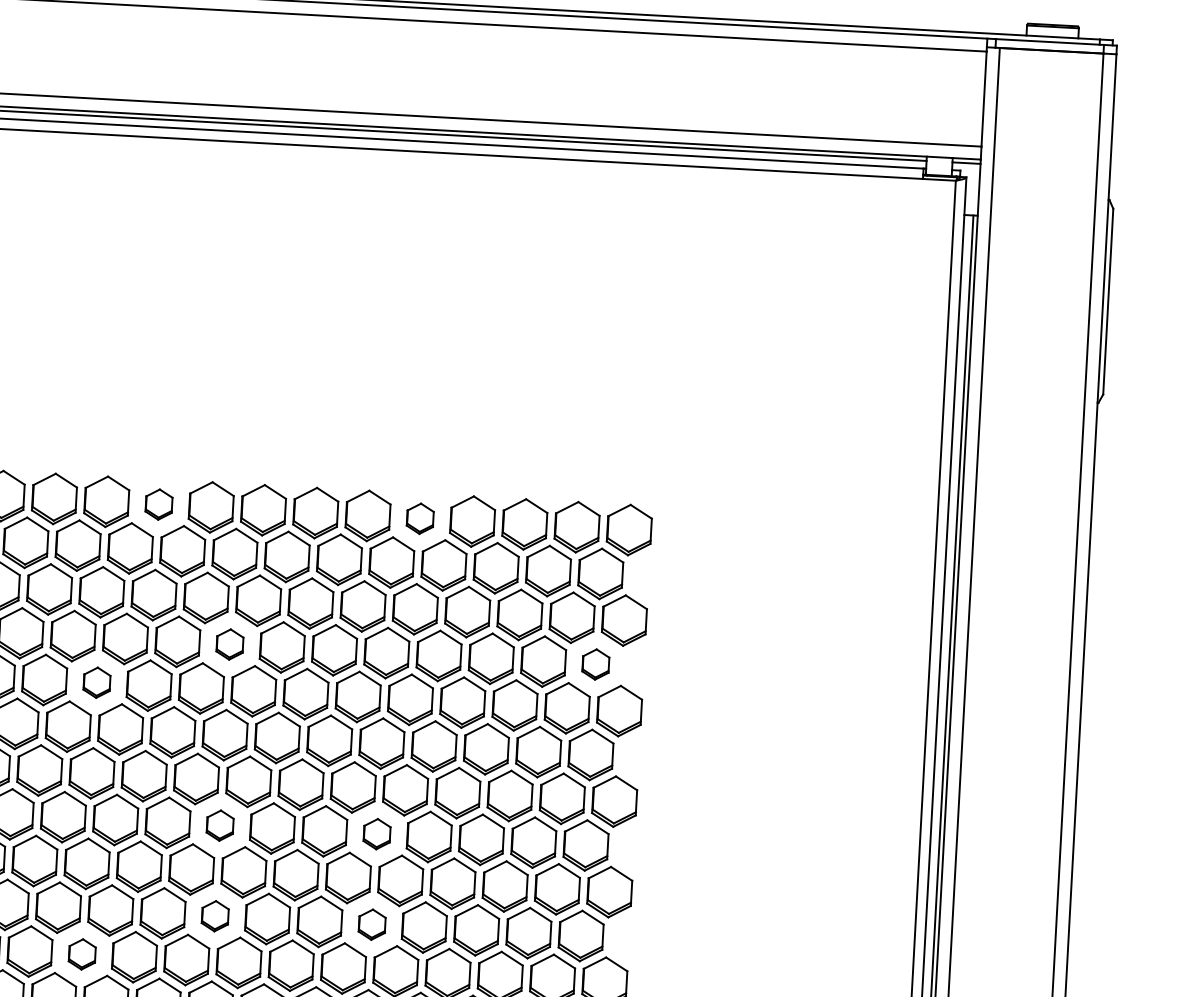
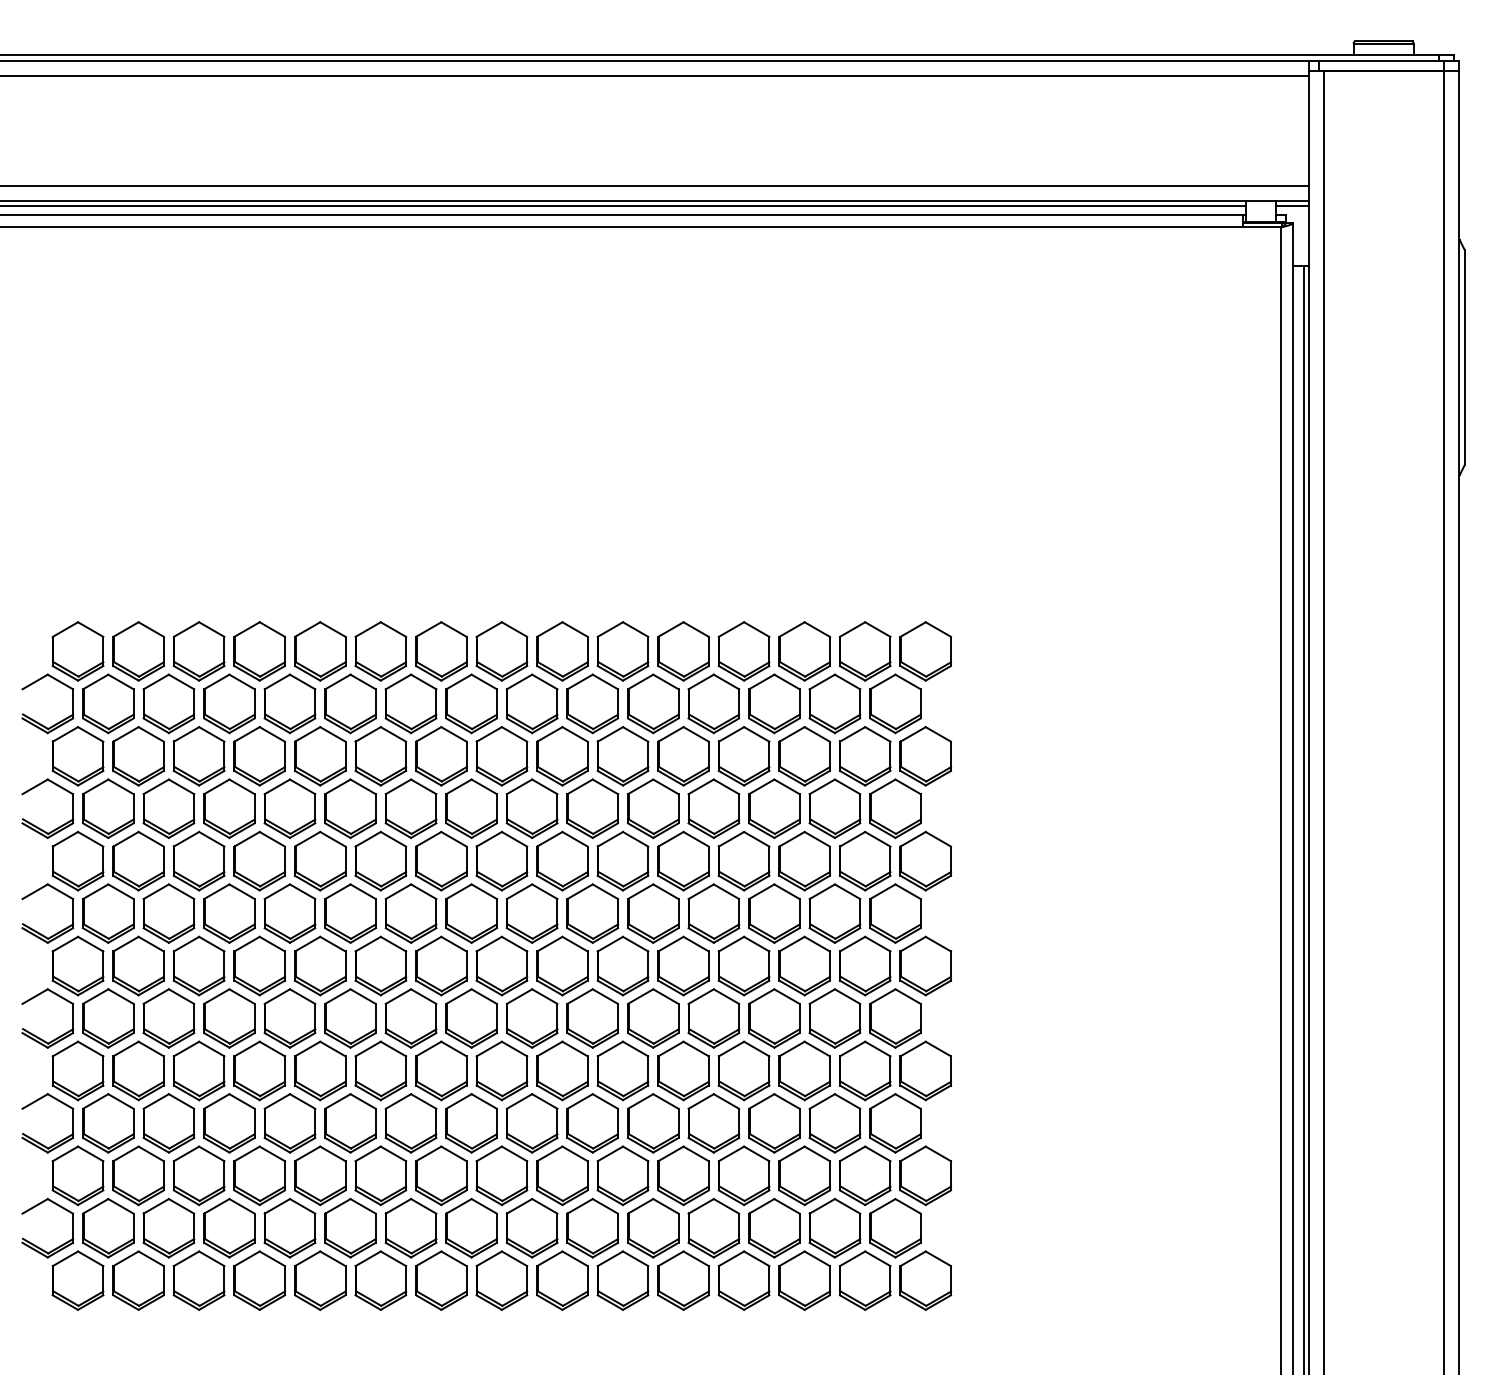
part: (158, 504) -> (380, 651), size x1.67
part: (420, 518) -> (683, 651), size x1.67
part: (229, 644) -> (471, 808), size x1.67
part: (595, 664) -> (895, 808), size x1.67
part: (97, 682) -> (320, 860), size x1.67
part: (220, 825) -> (471, 1018), size x1.67
part: (377, 834) -> (653, 1018), size x1.67
part: (215, 916) -> (471, 1123), size x1.67
part: (372, 924) -> (653, 1123), size x1.67
part: (82, 954) -> (320, 1175), size x1.67

